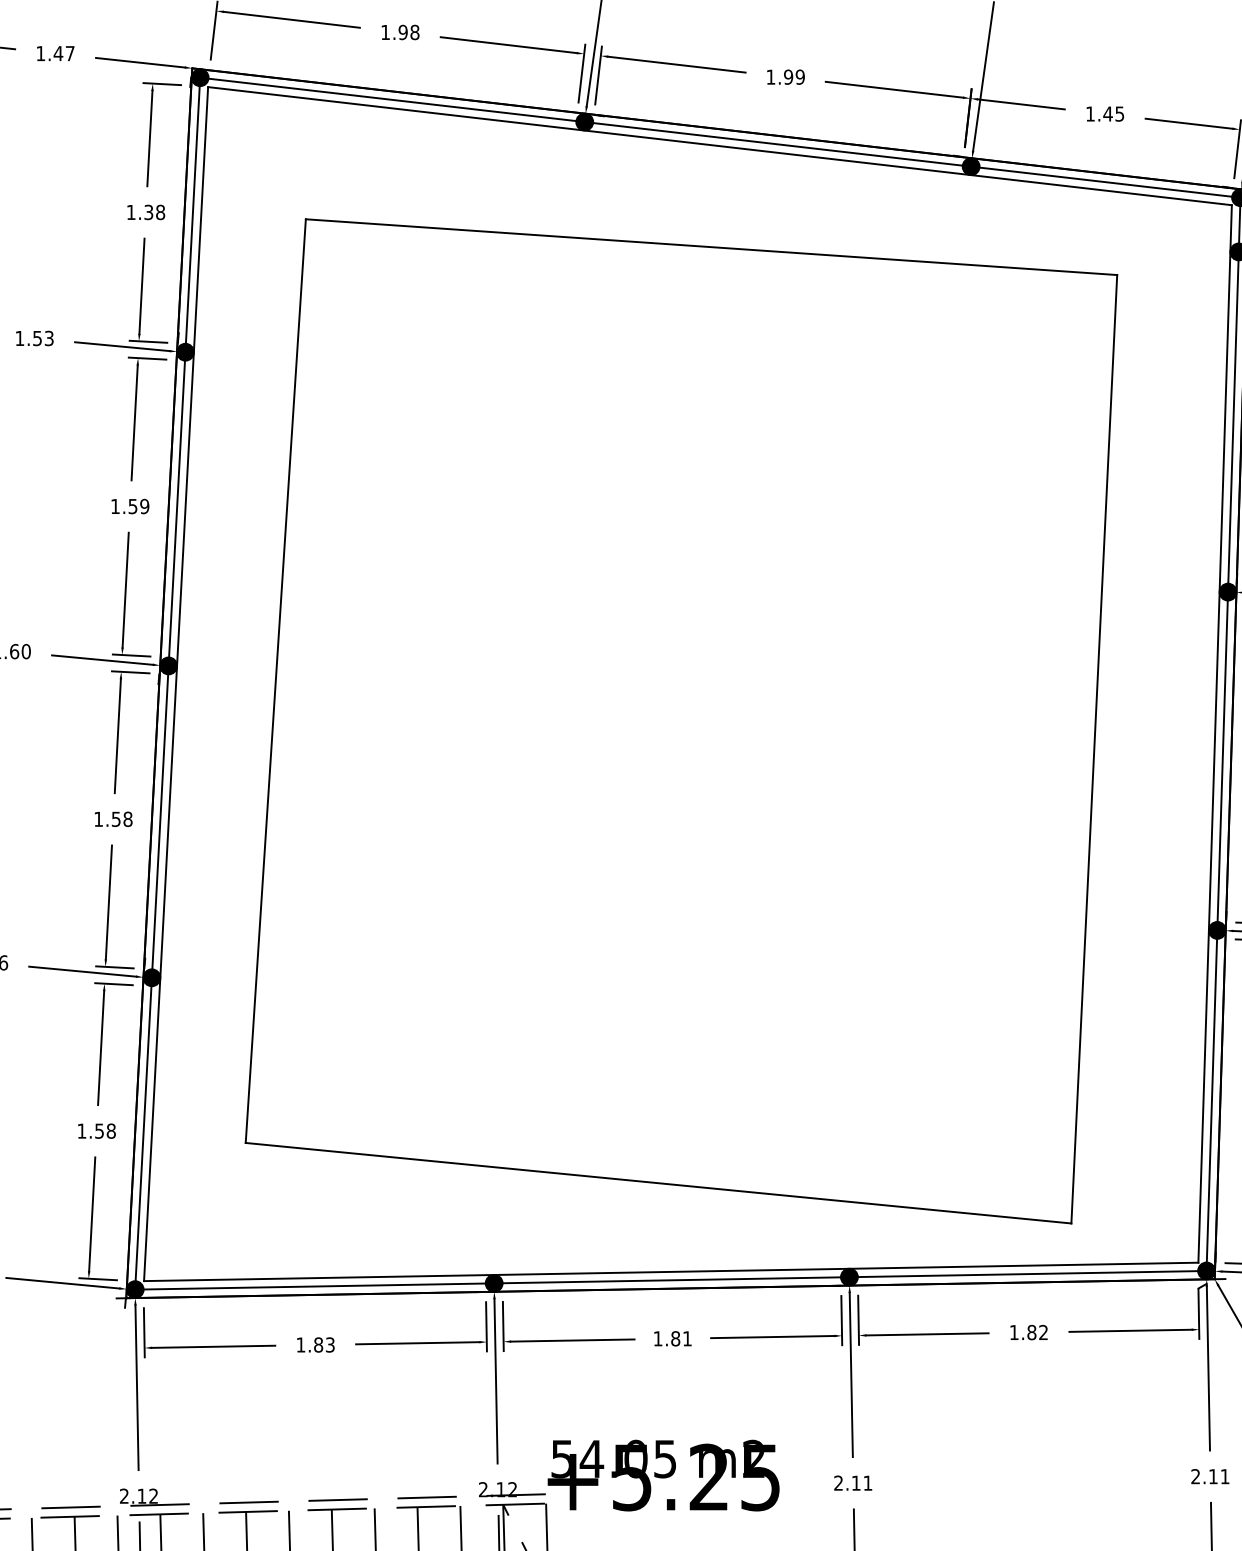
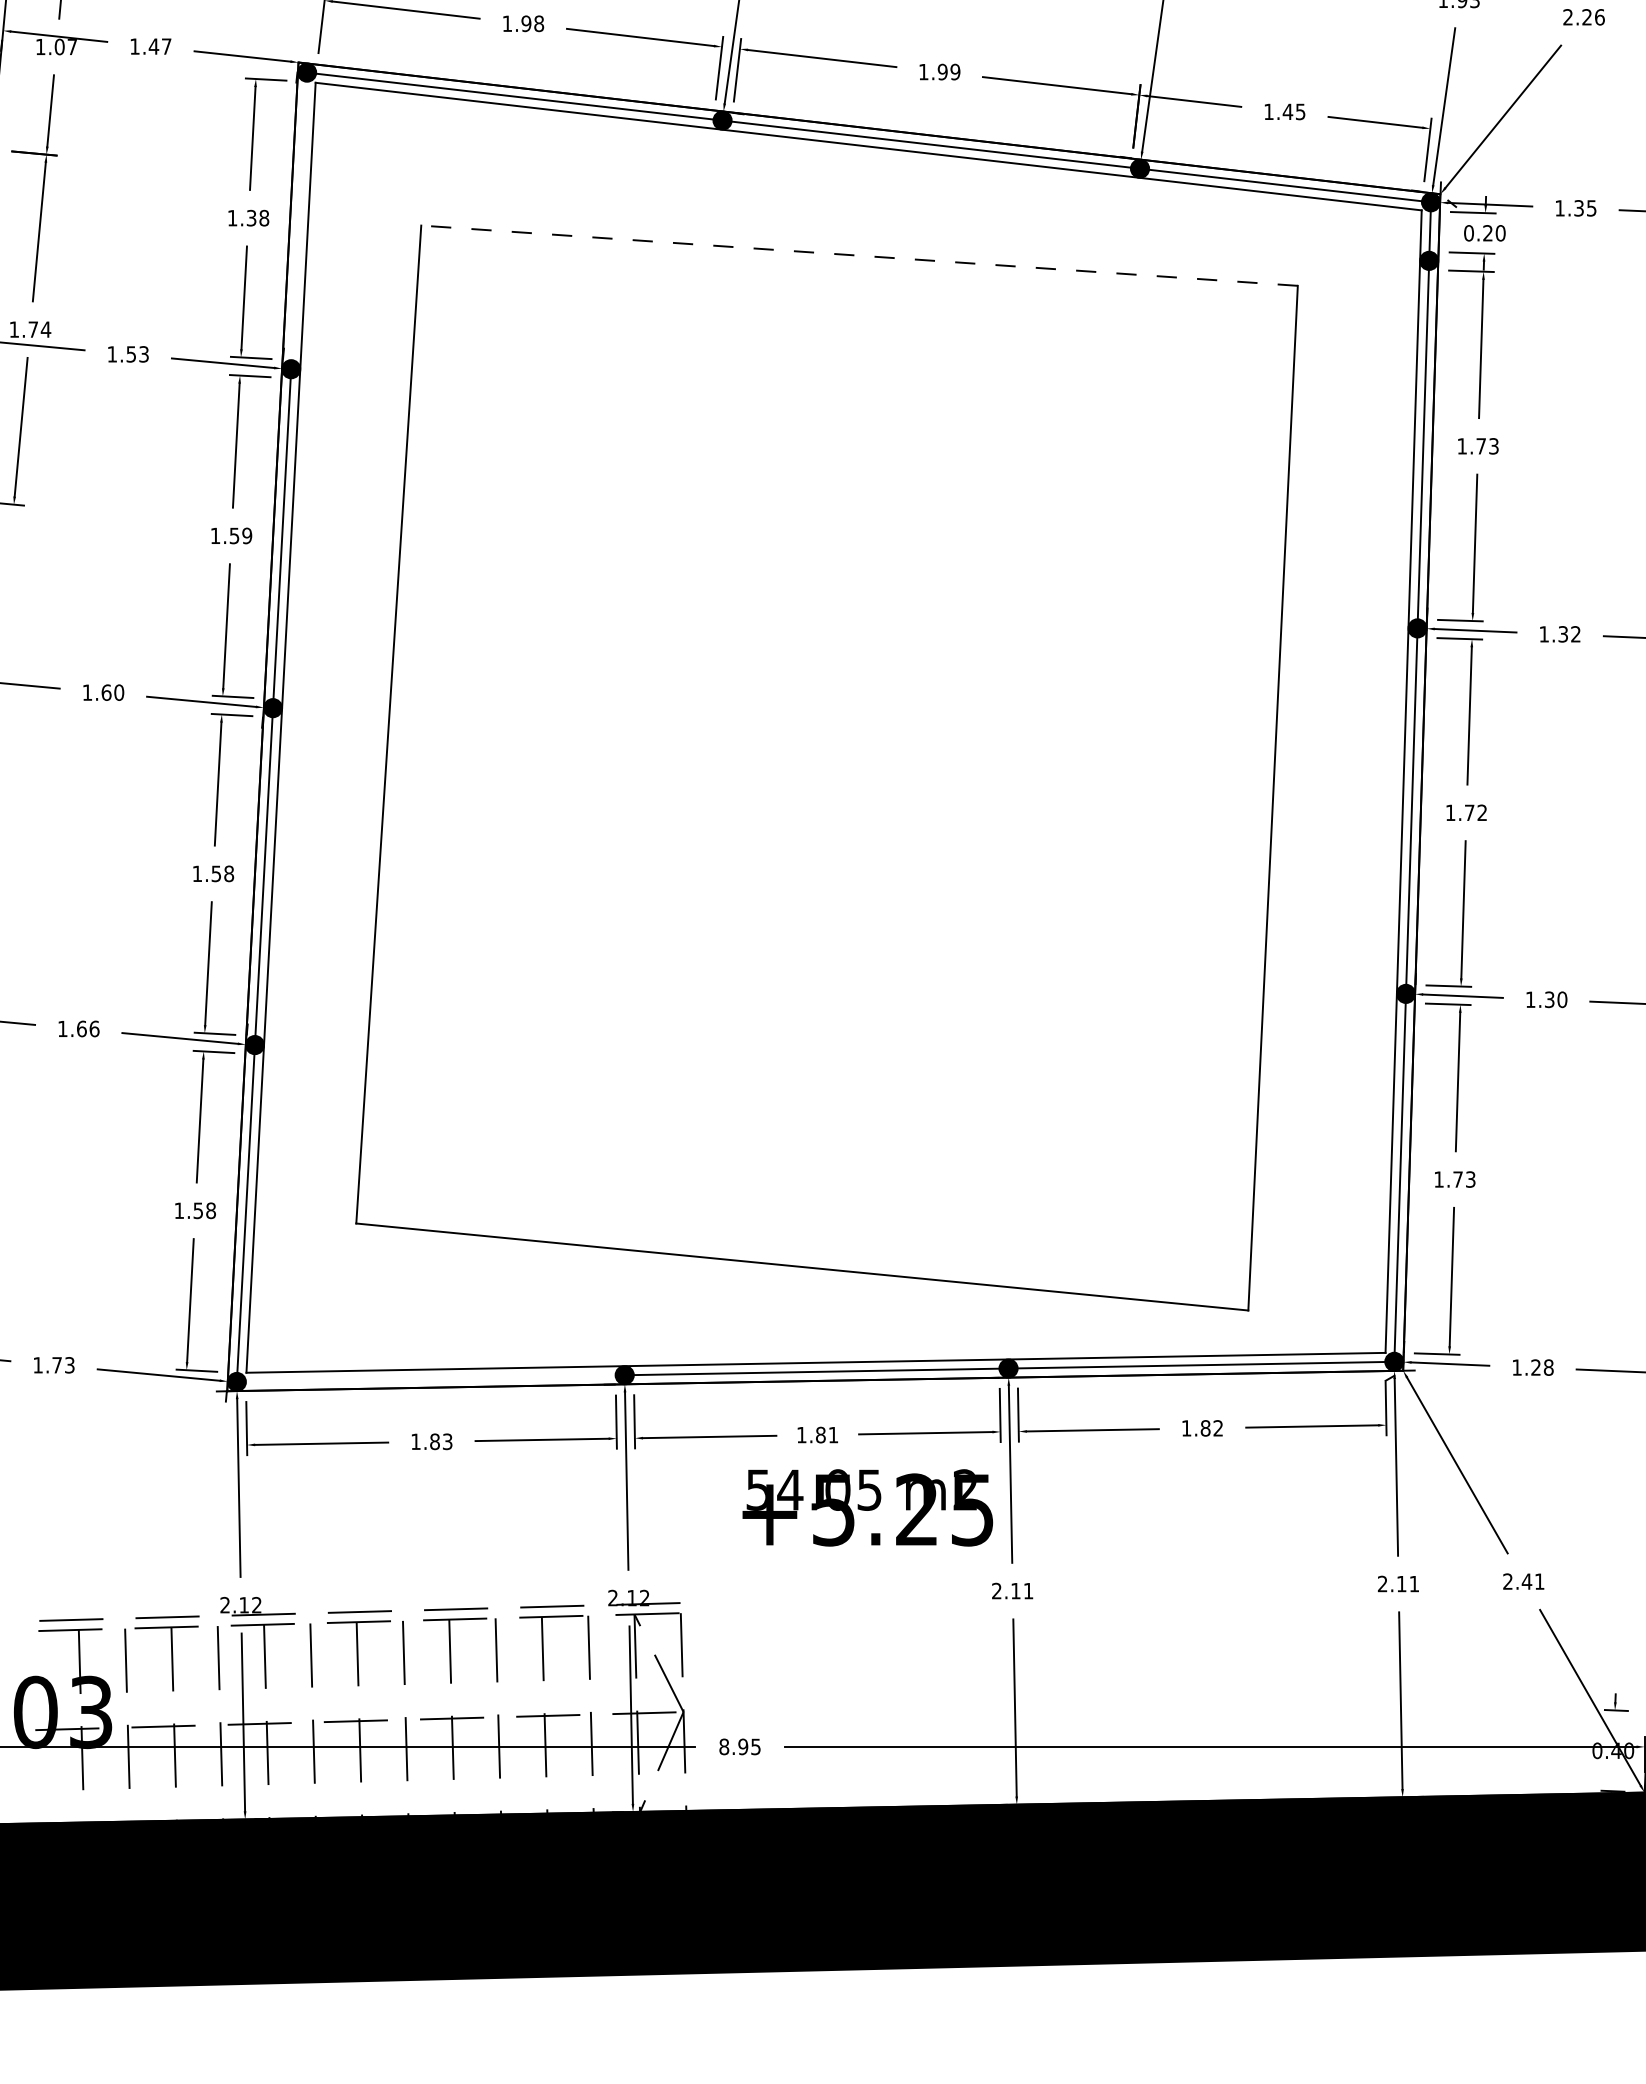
line: (192, 214) -> (298, 220), removed
line: (711, 246) -> (859, 255), solid -> dashed
line: (314, 1286) -> (430, 1378), removed
text: (663, 1475) -> (867, 1507), moved

